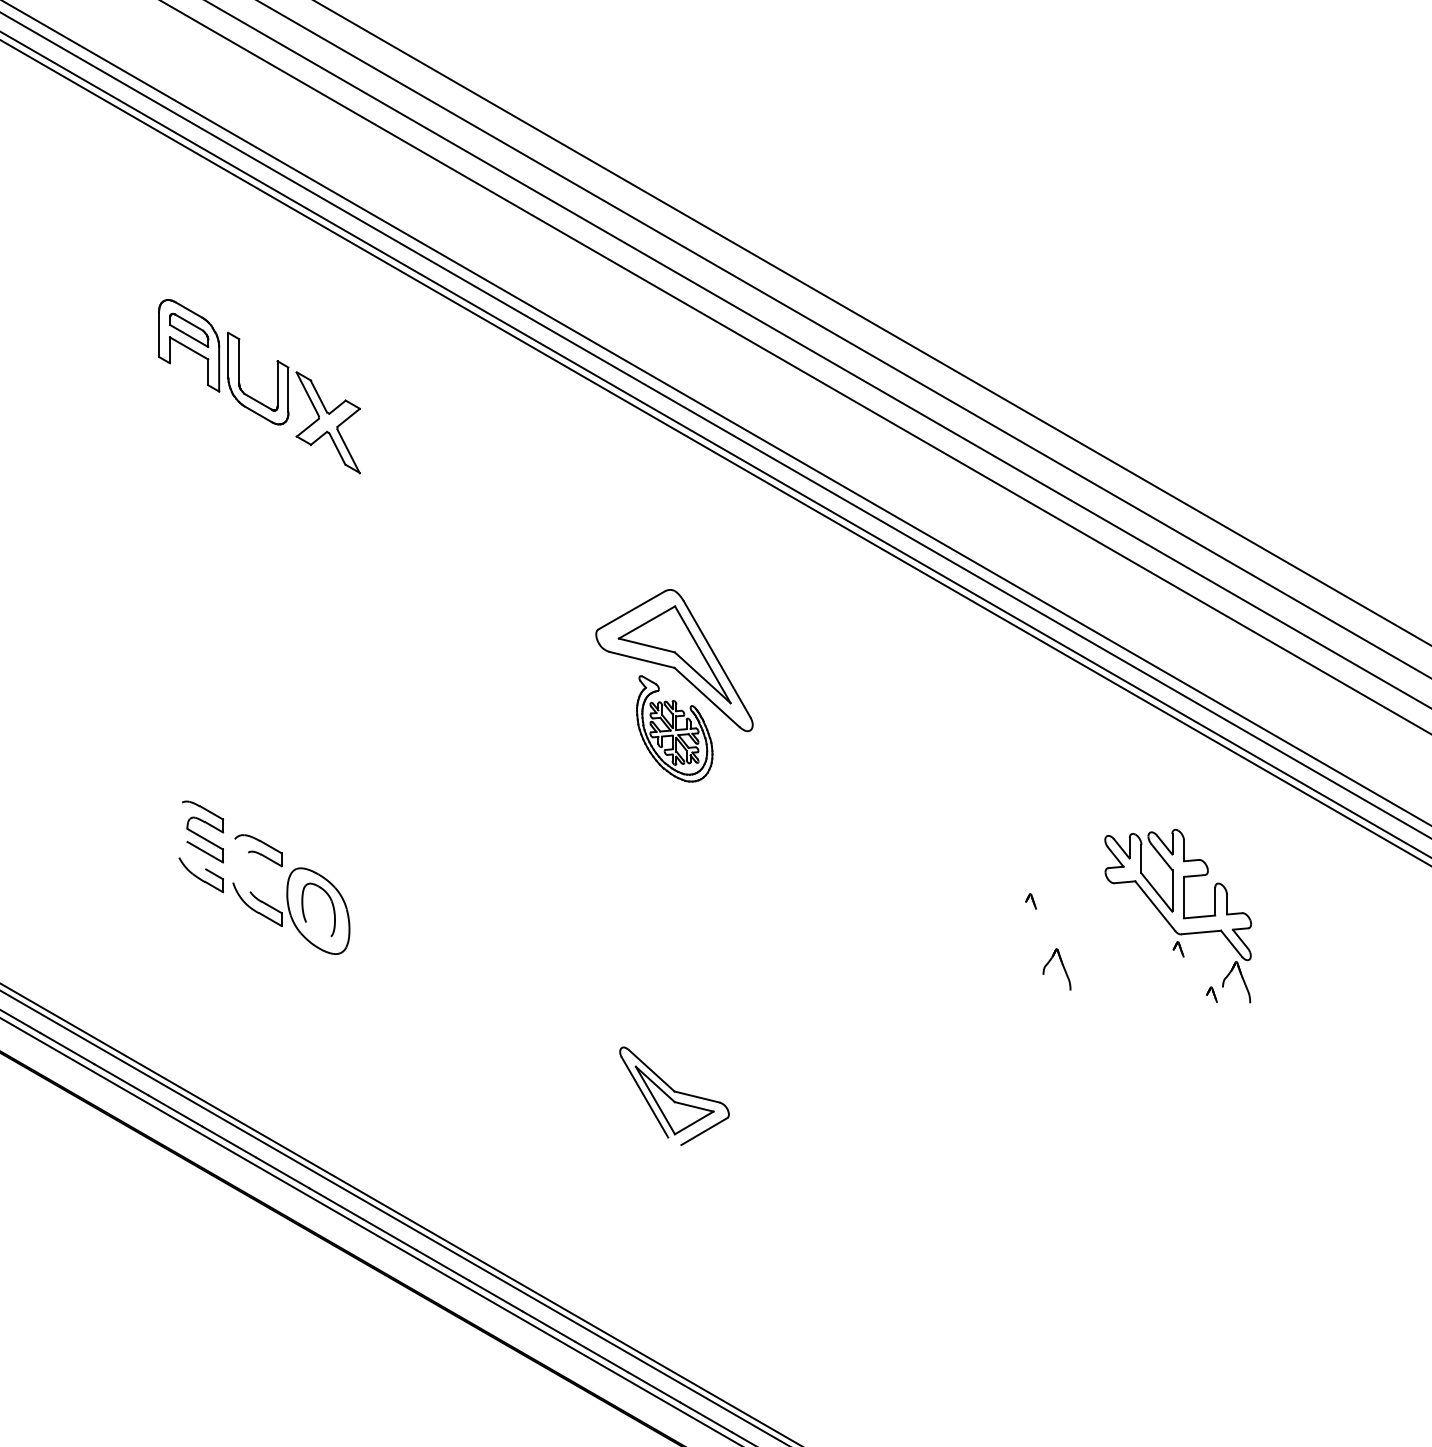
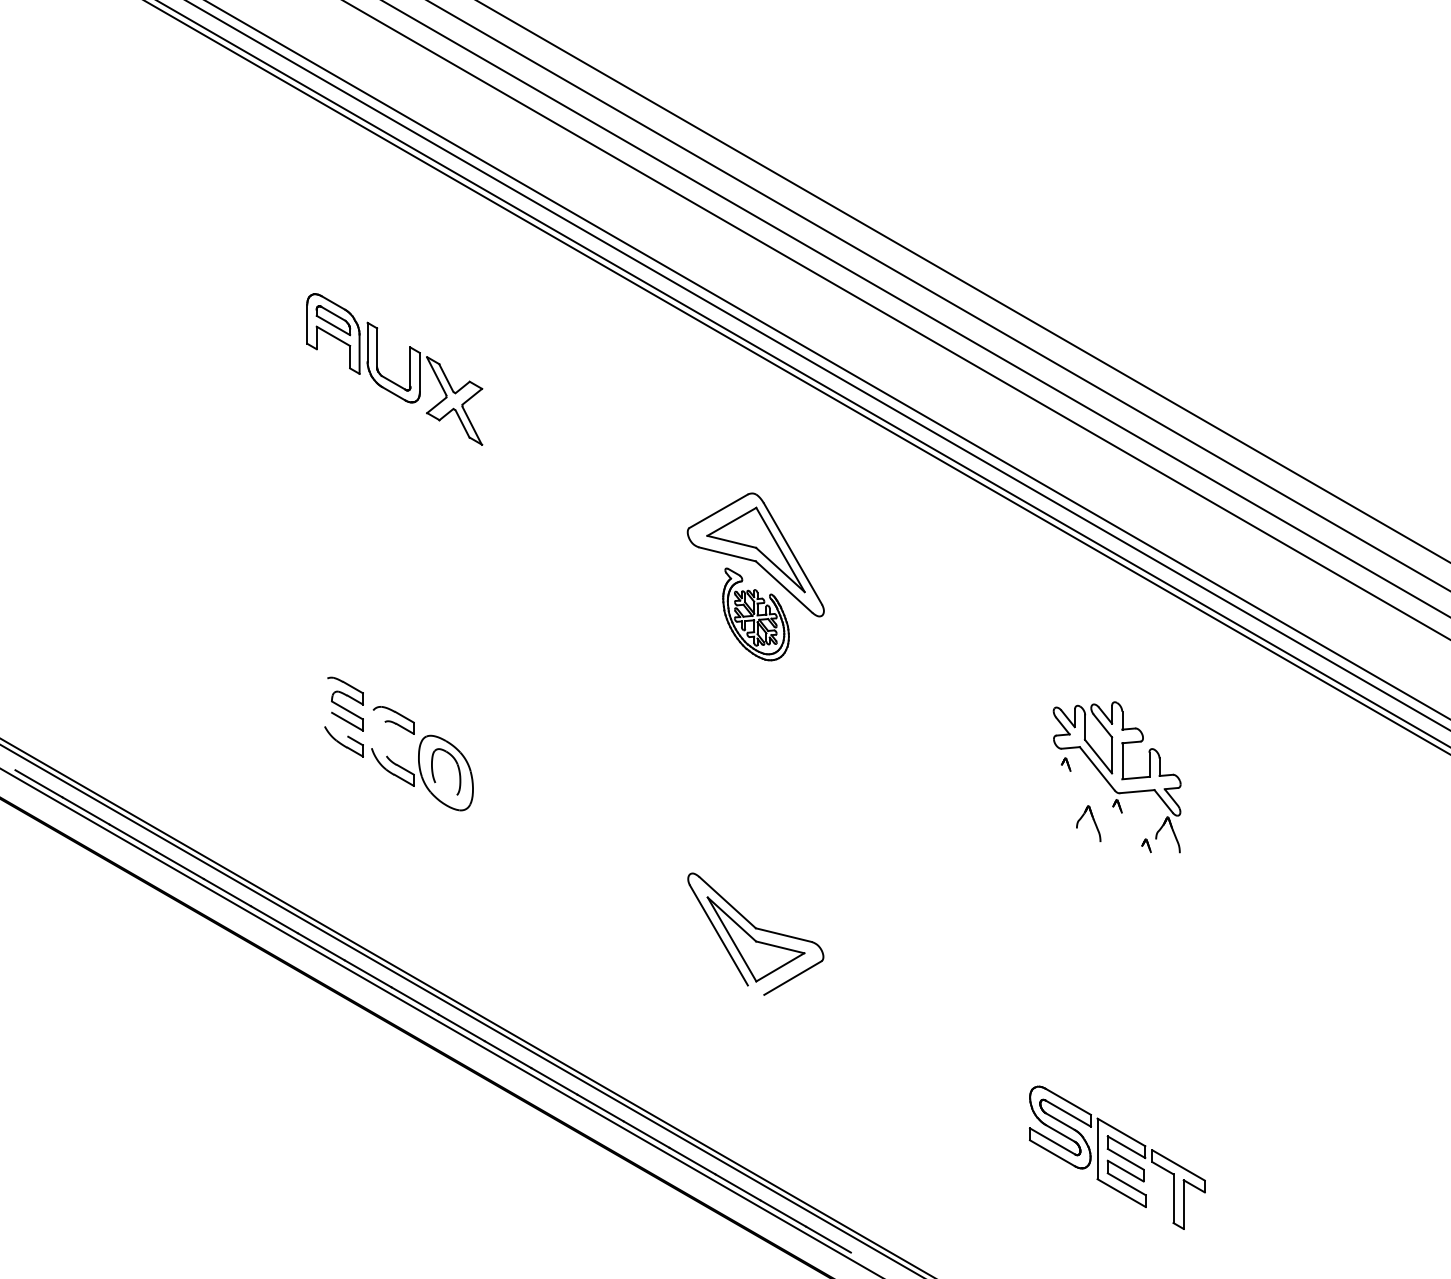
part: (254, 398) -> (390, 379), moved
part: (1177, 916) -> (1116, 777), moved
part: (674, 1095) -> (755, 933), size x1.43
part: (1090, 1352) -> (1117, 1157), added

